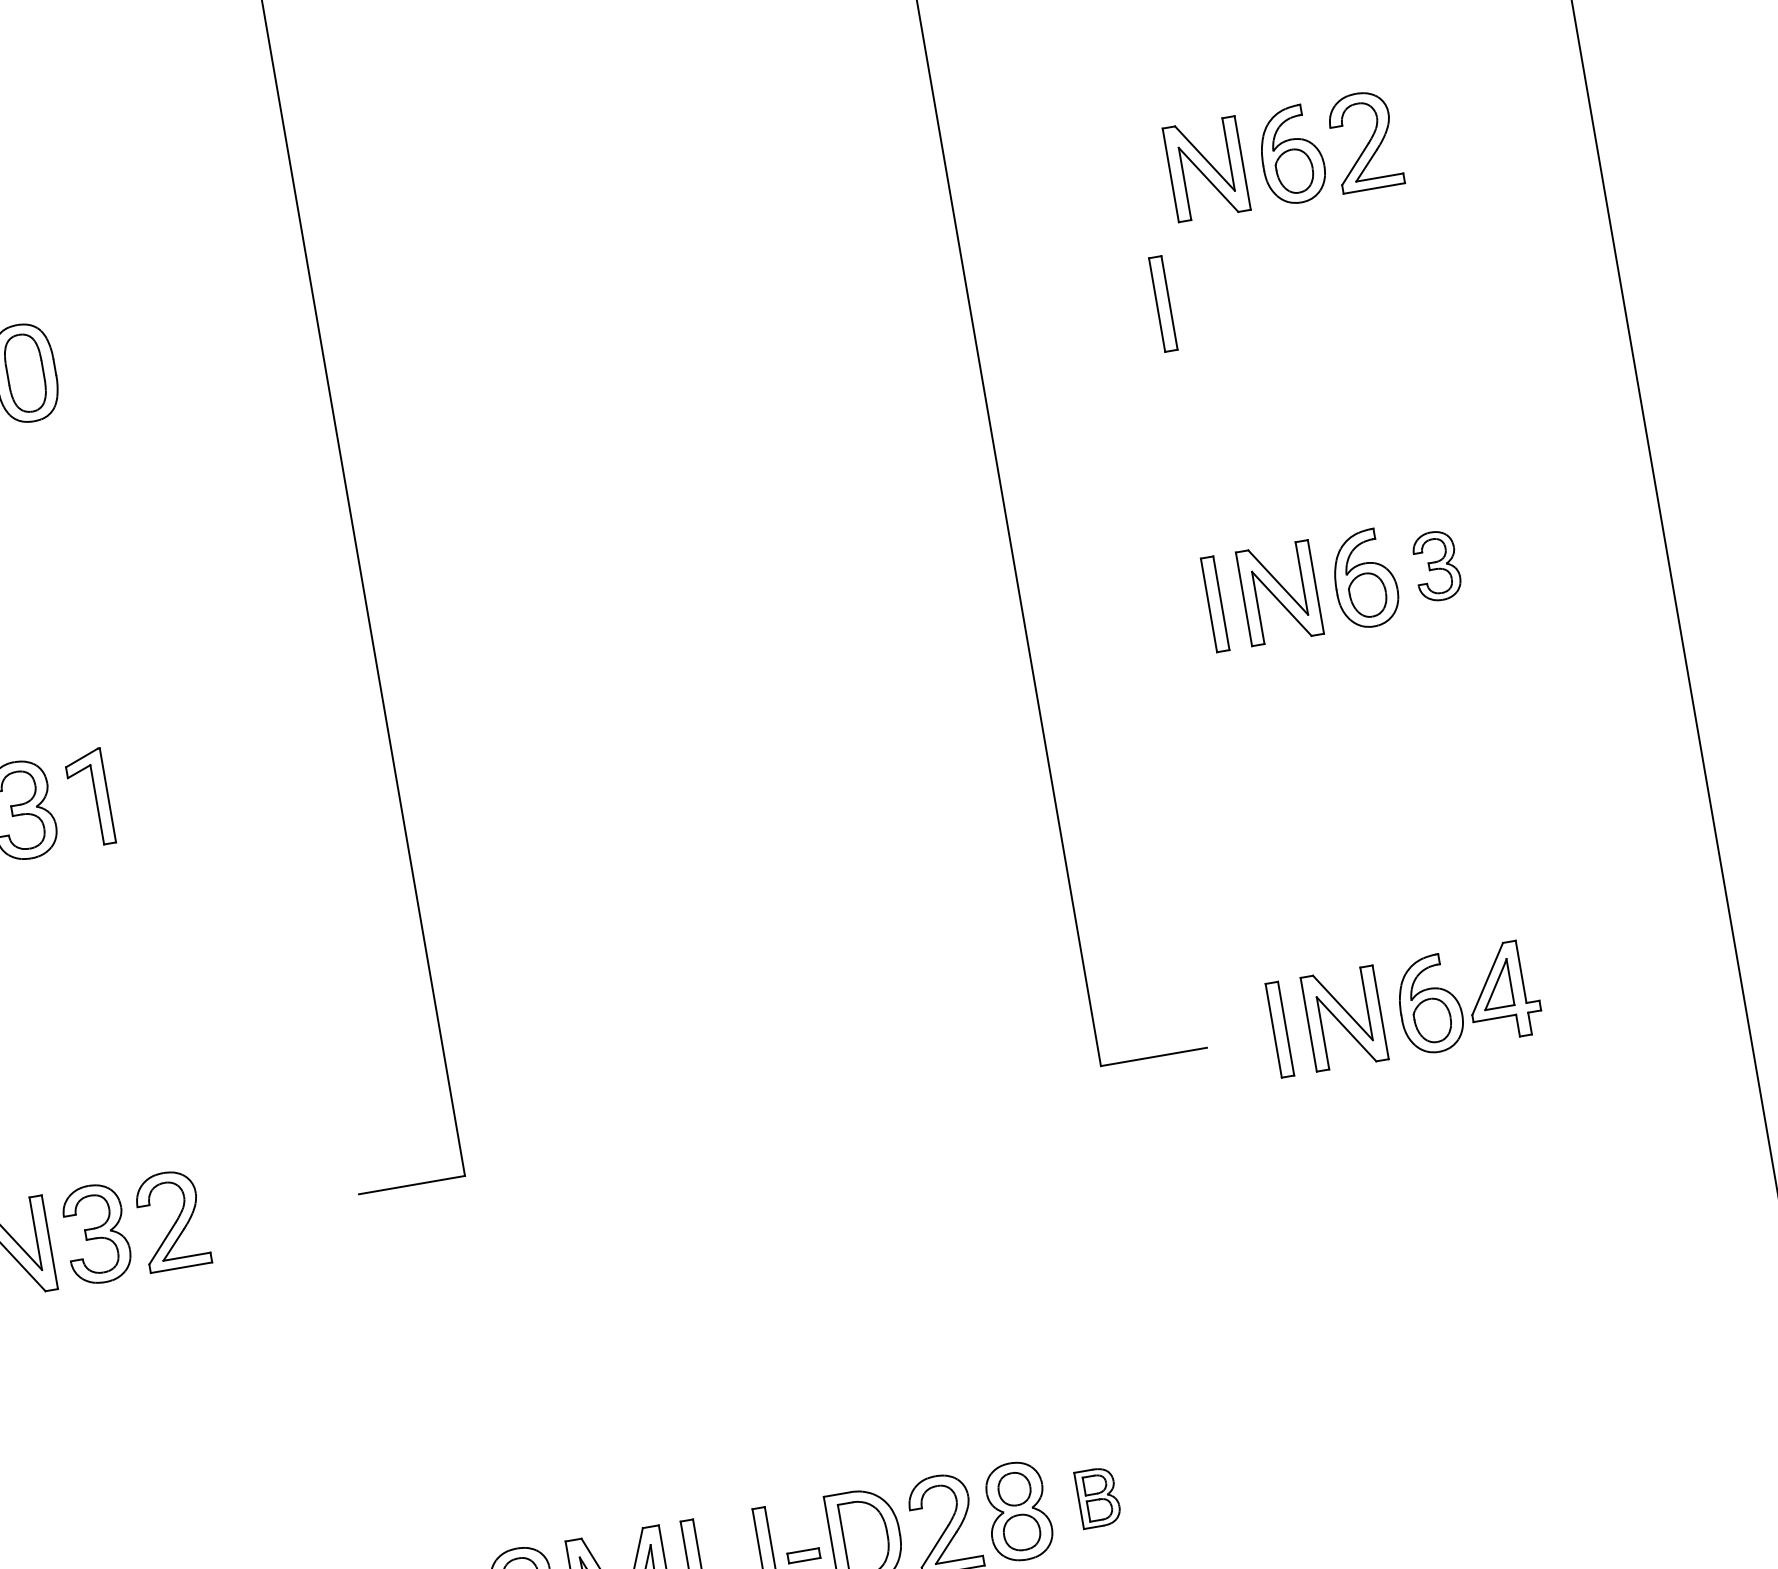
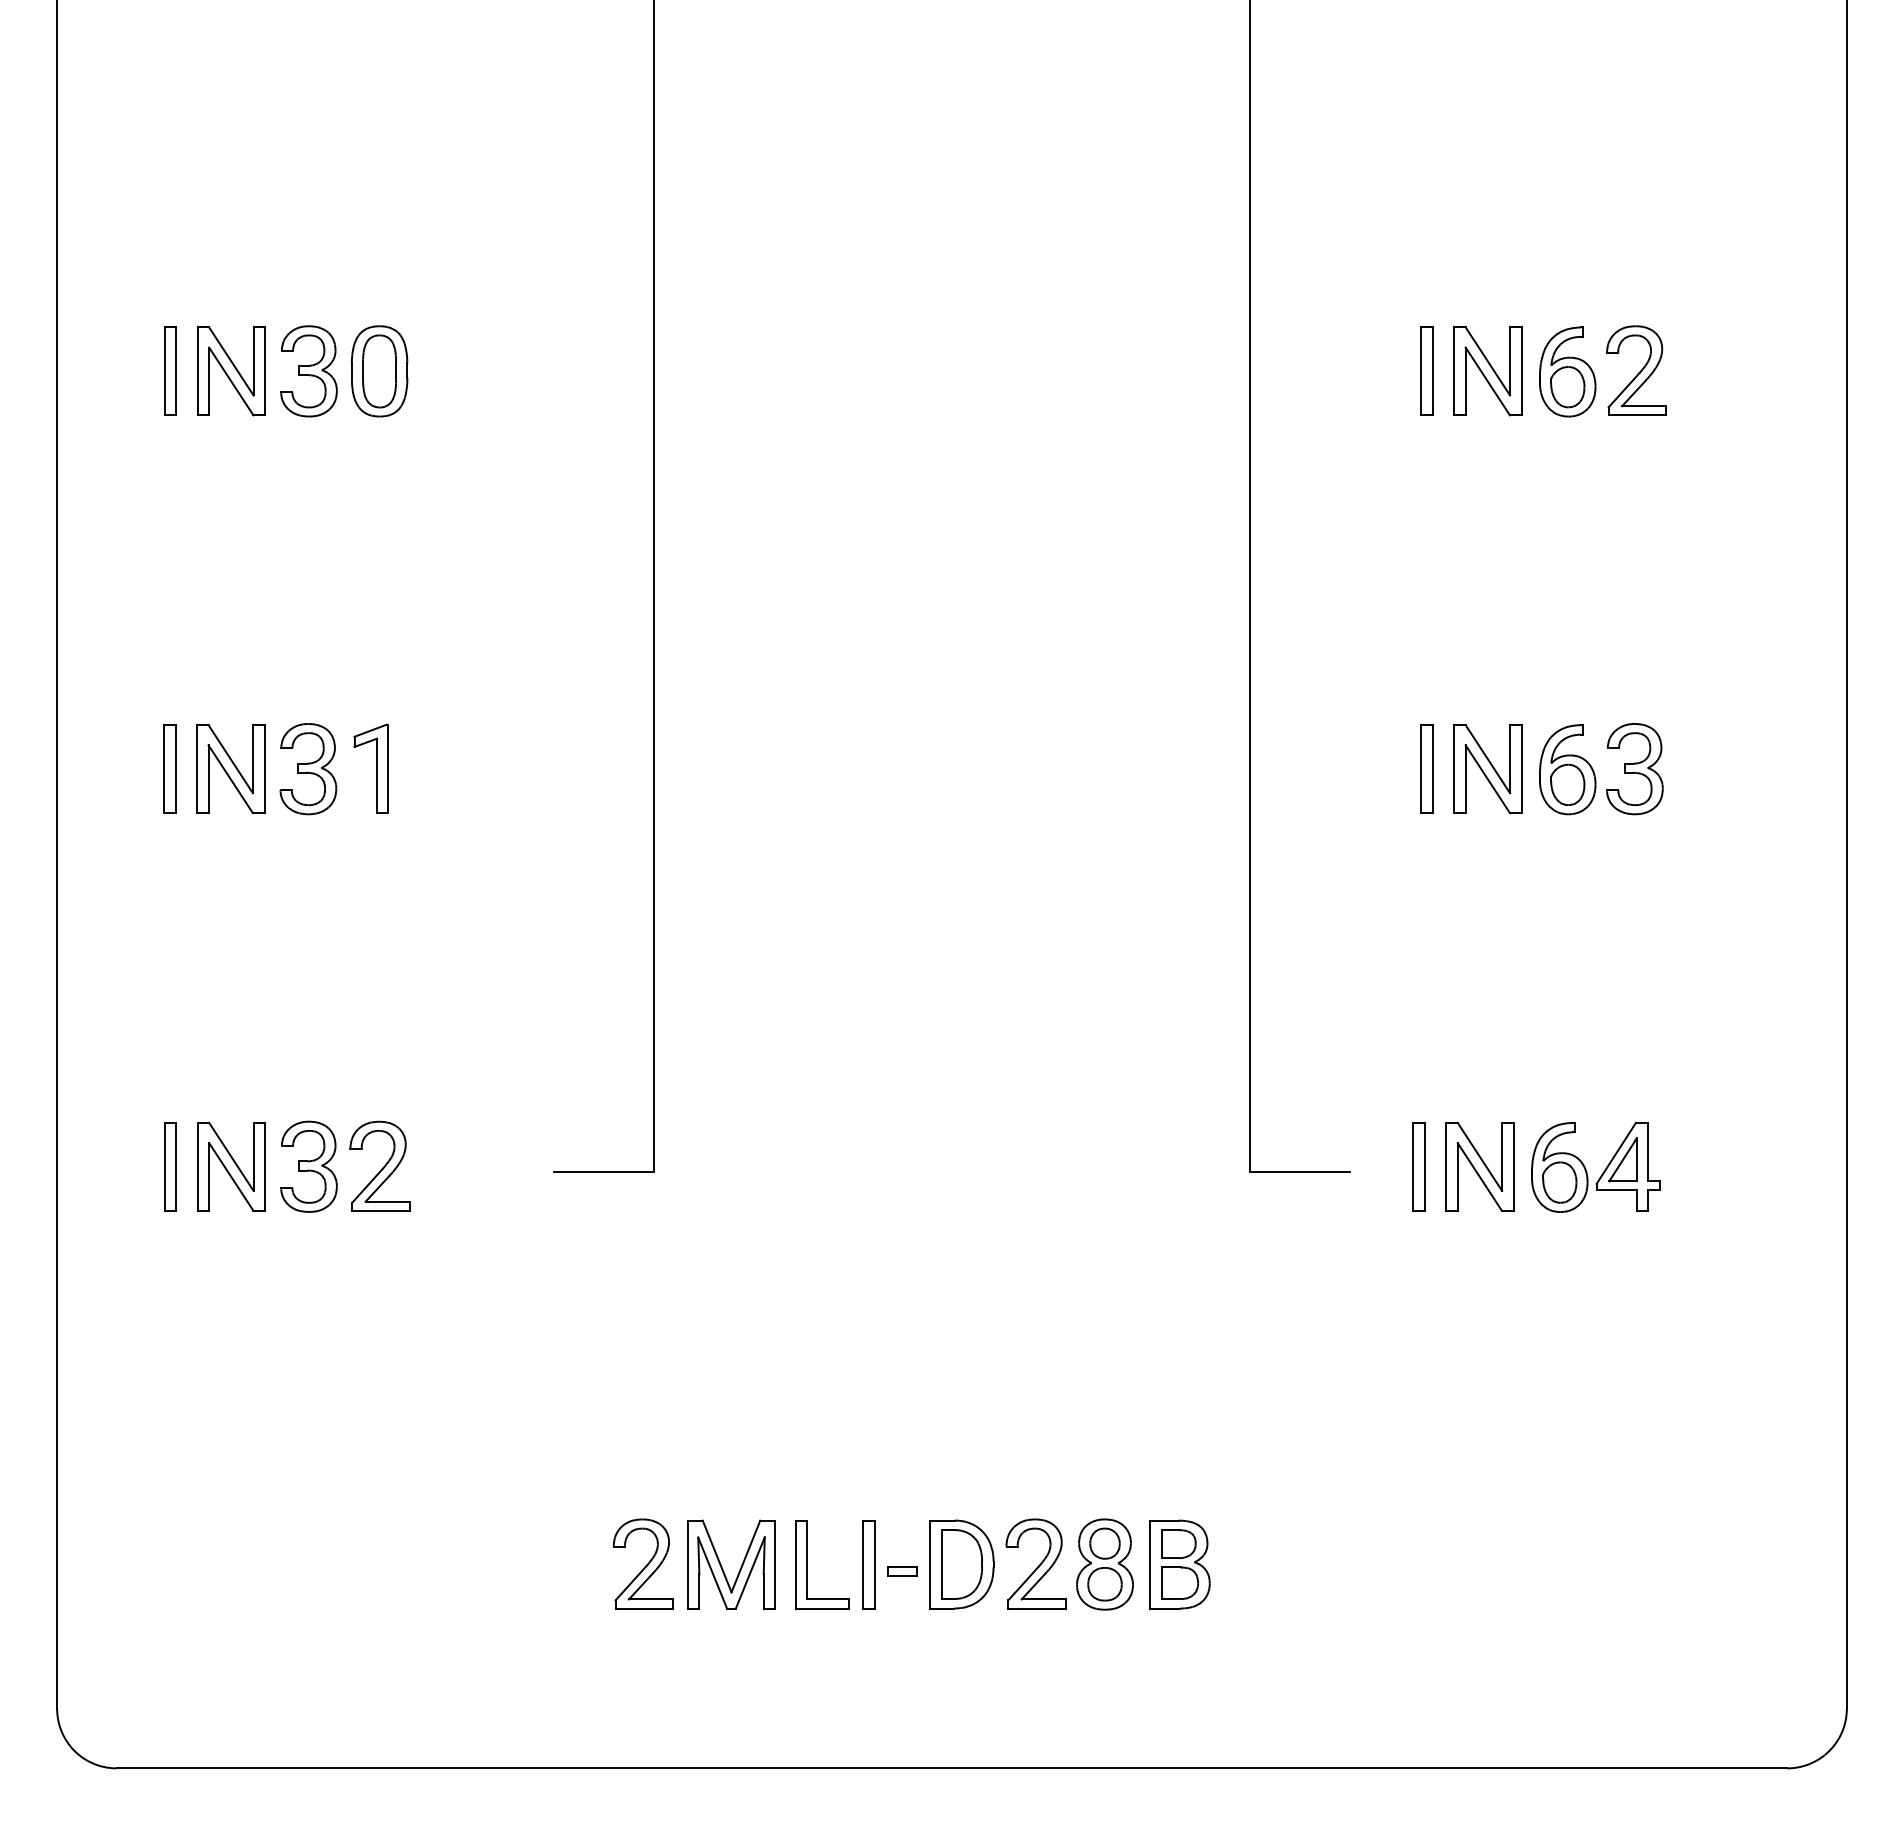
part: (1162, 303) -> (1426, 370), moved
part: (1436, 566) -> (1634, 769), size x1.43
part: (1097, 1497) -> (1179, 1564), size x1.67

